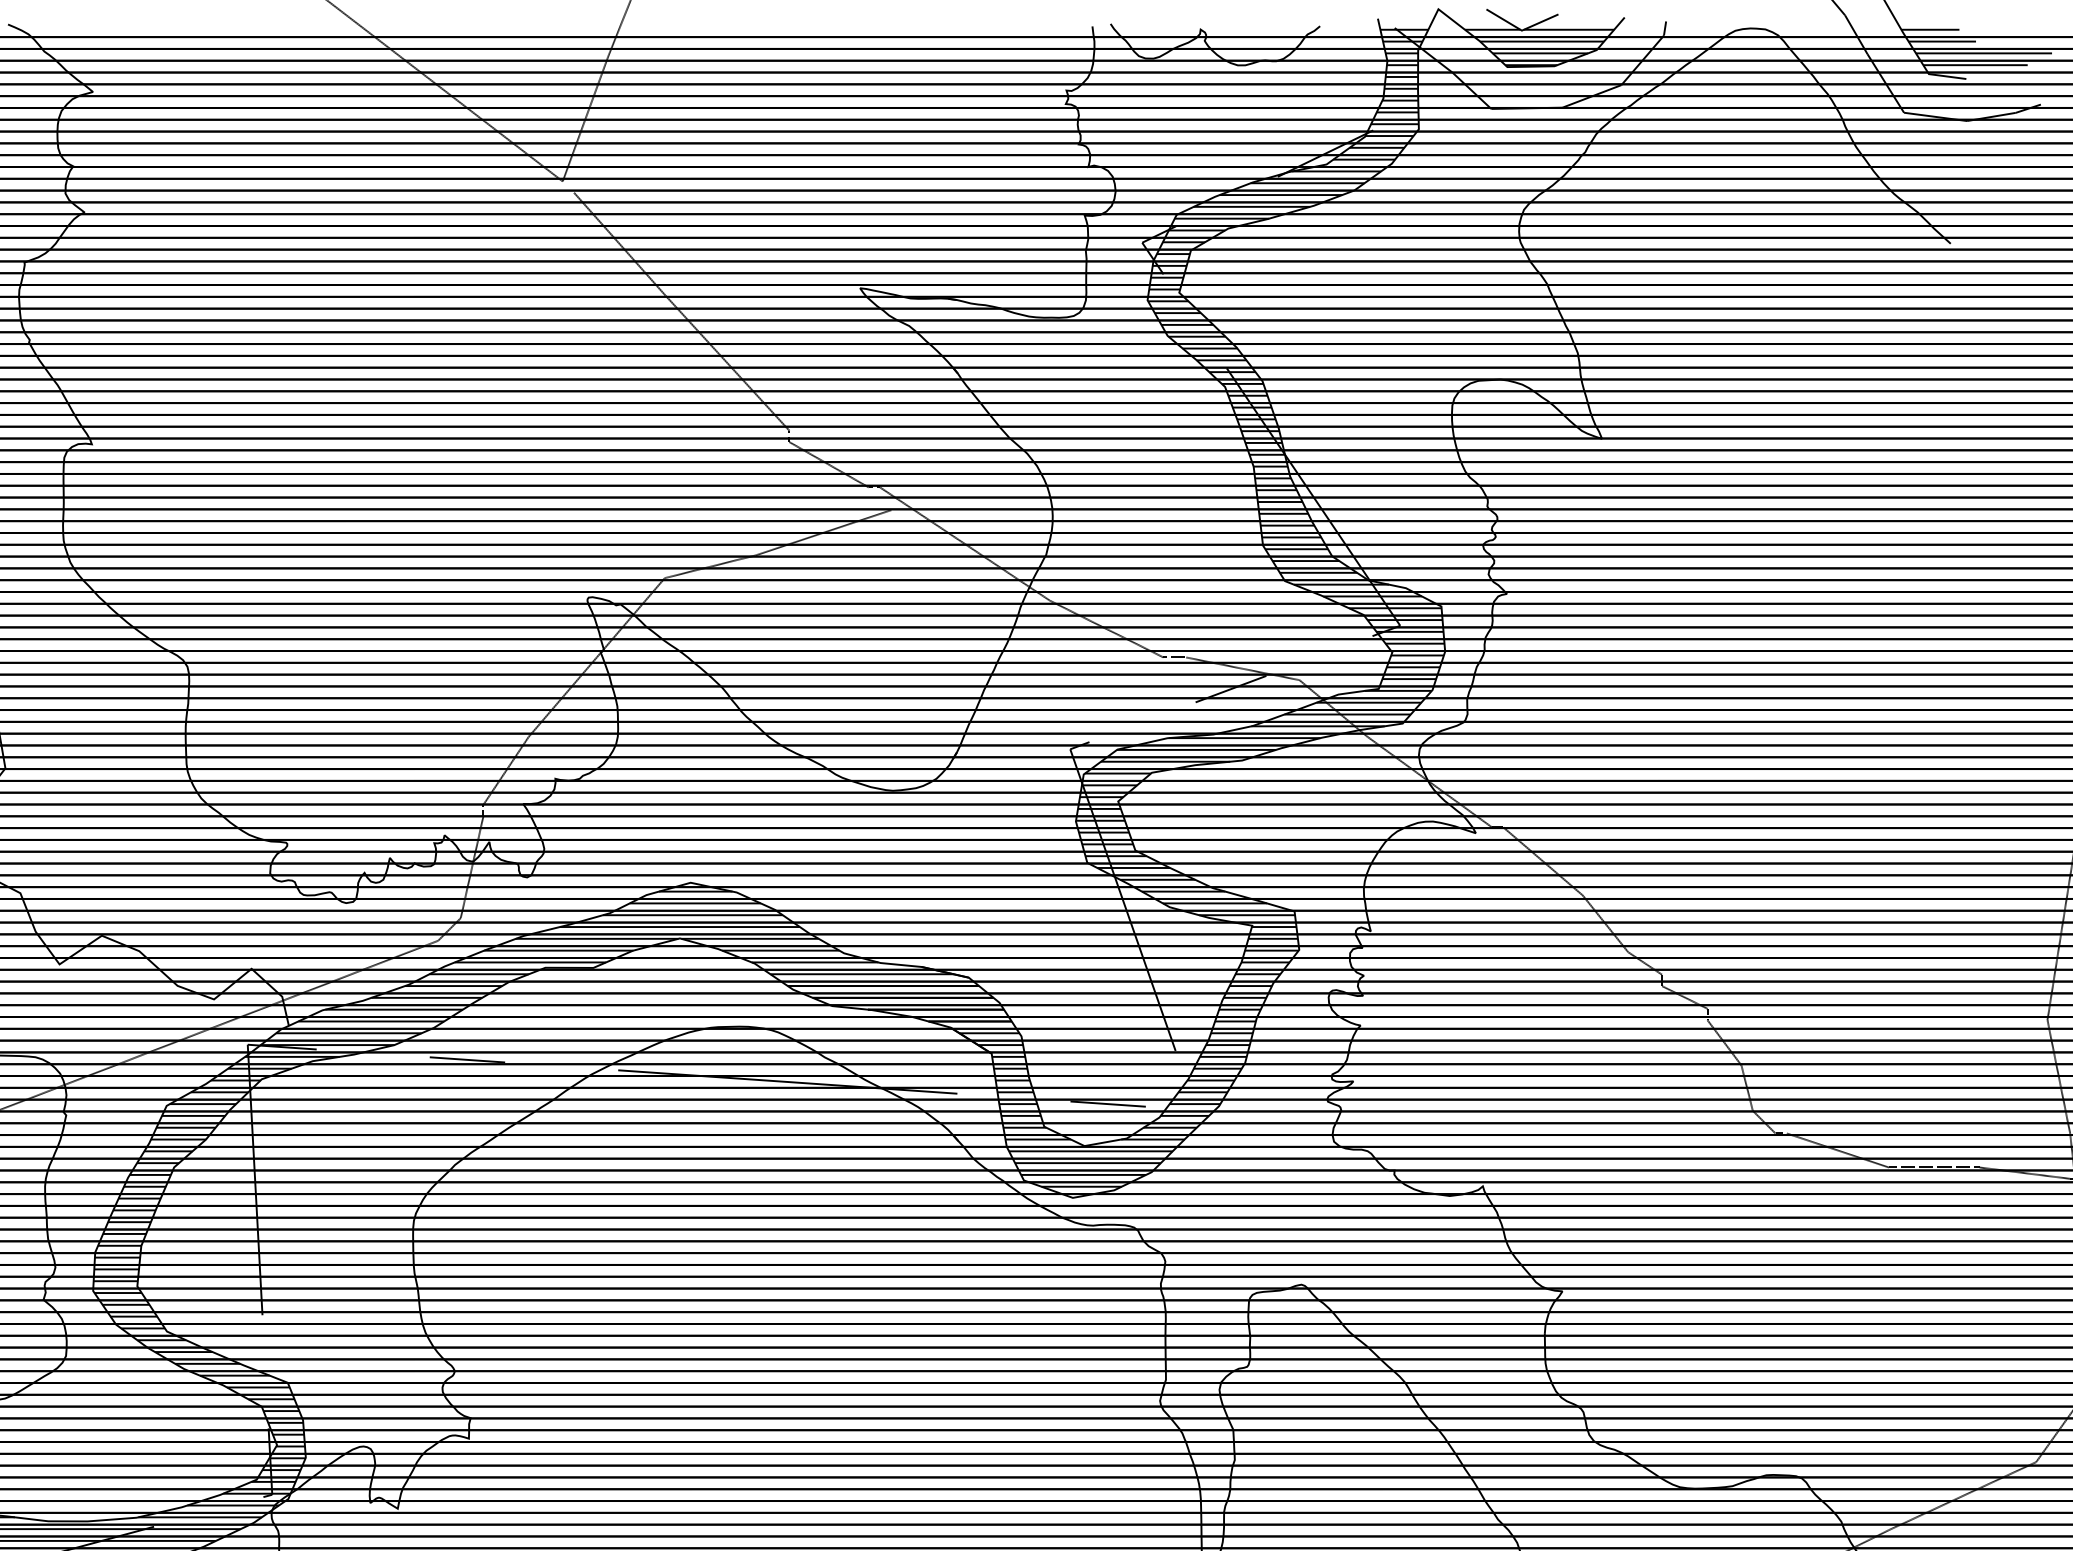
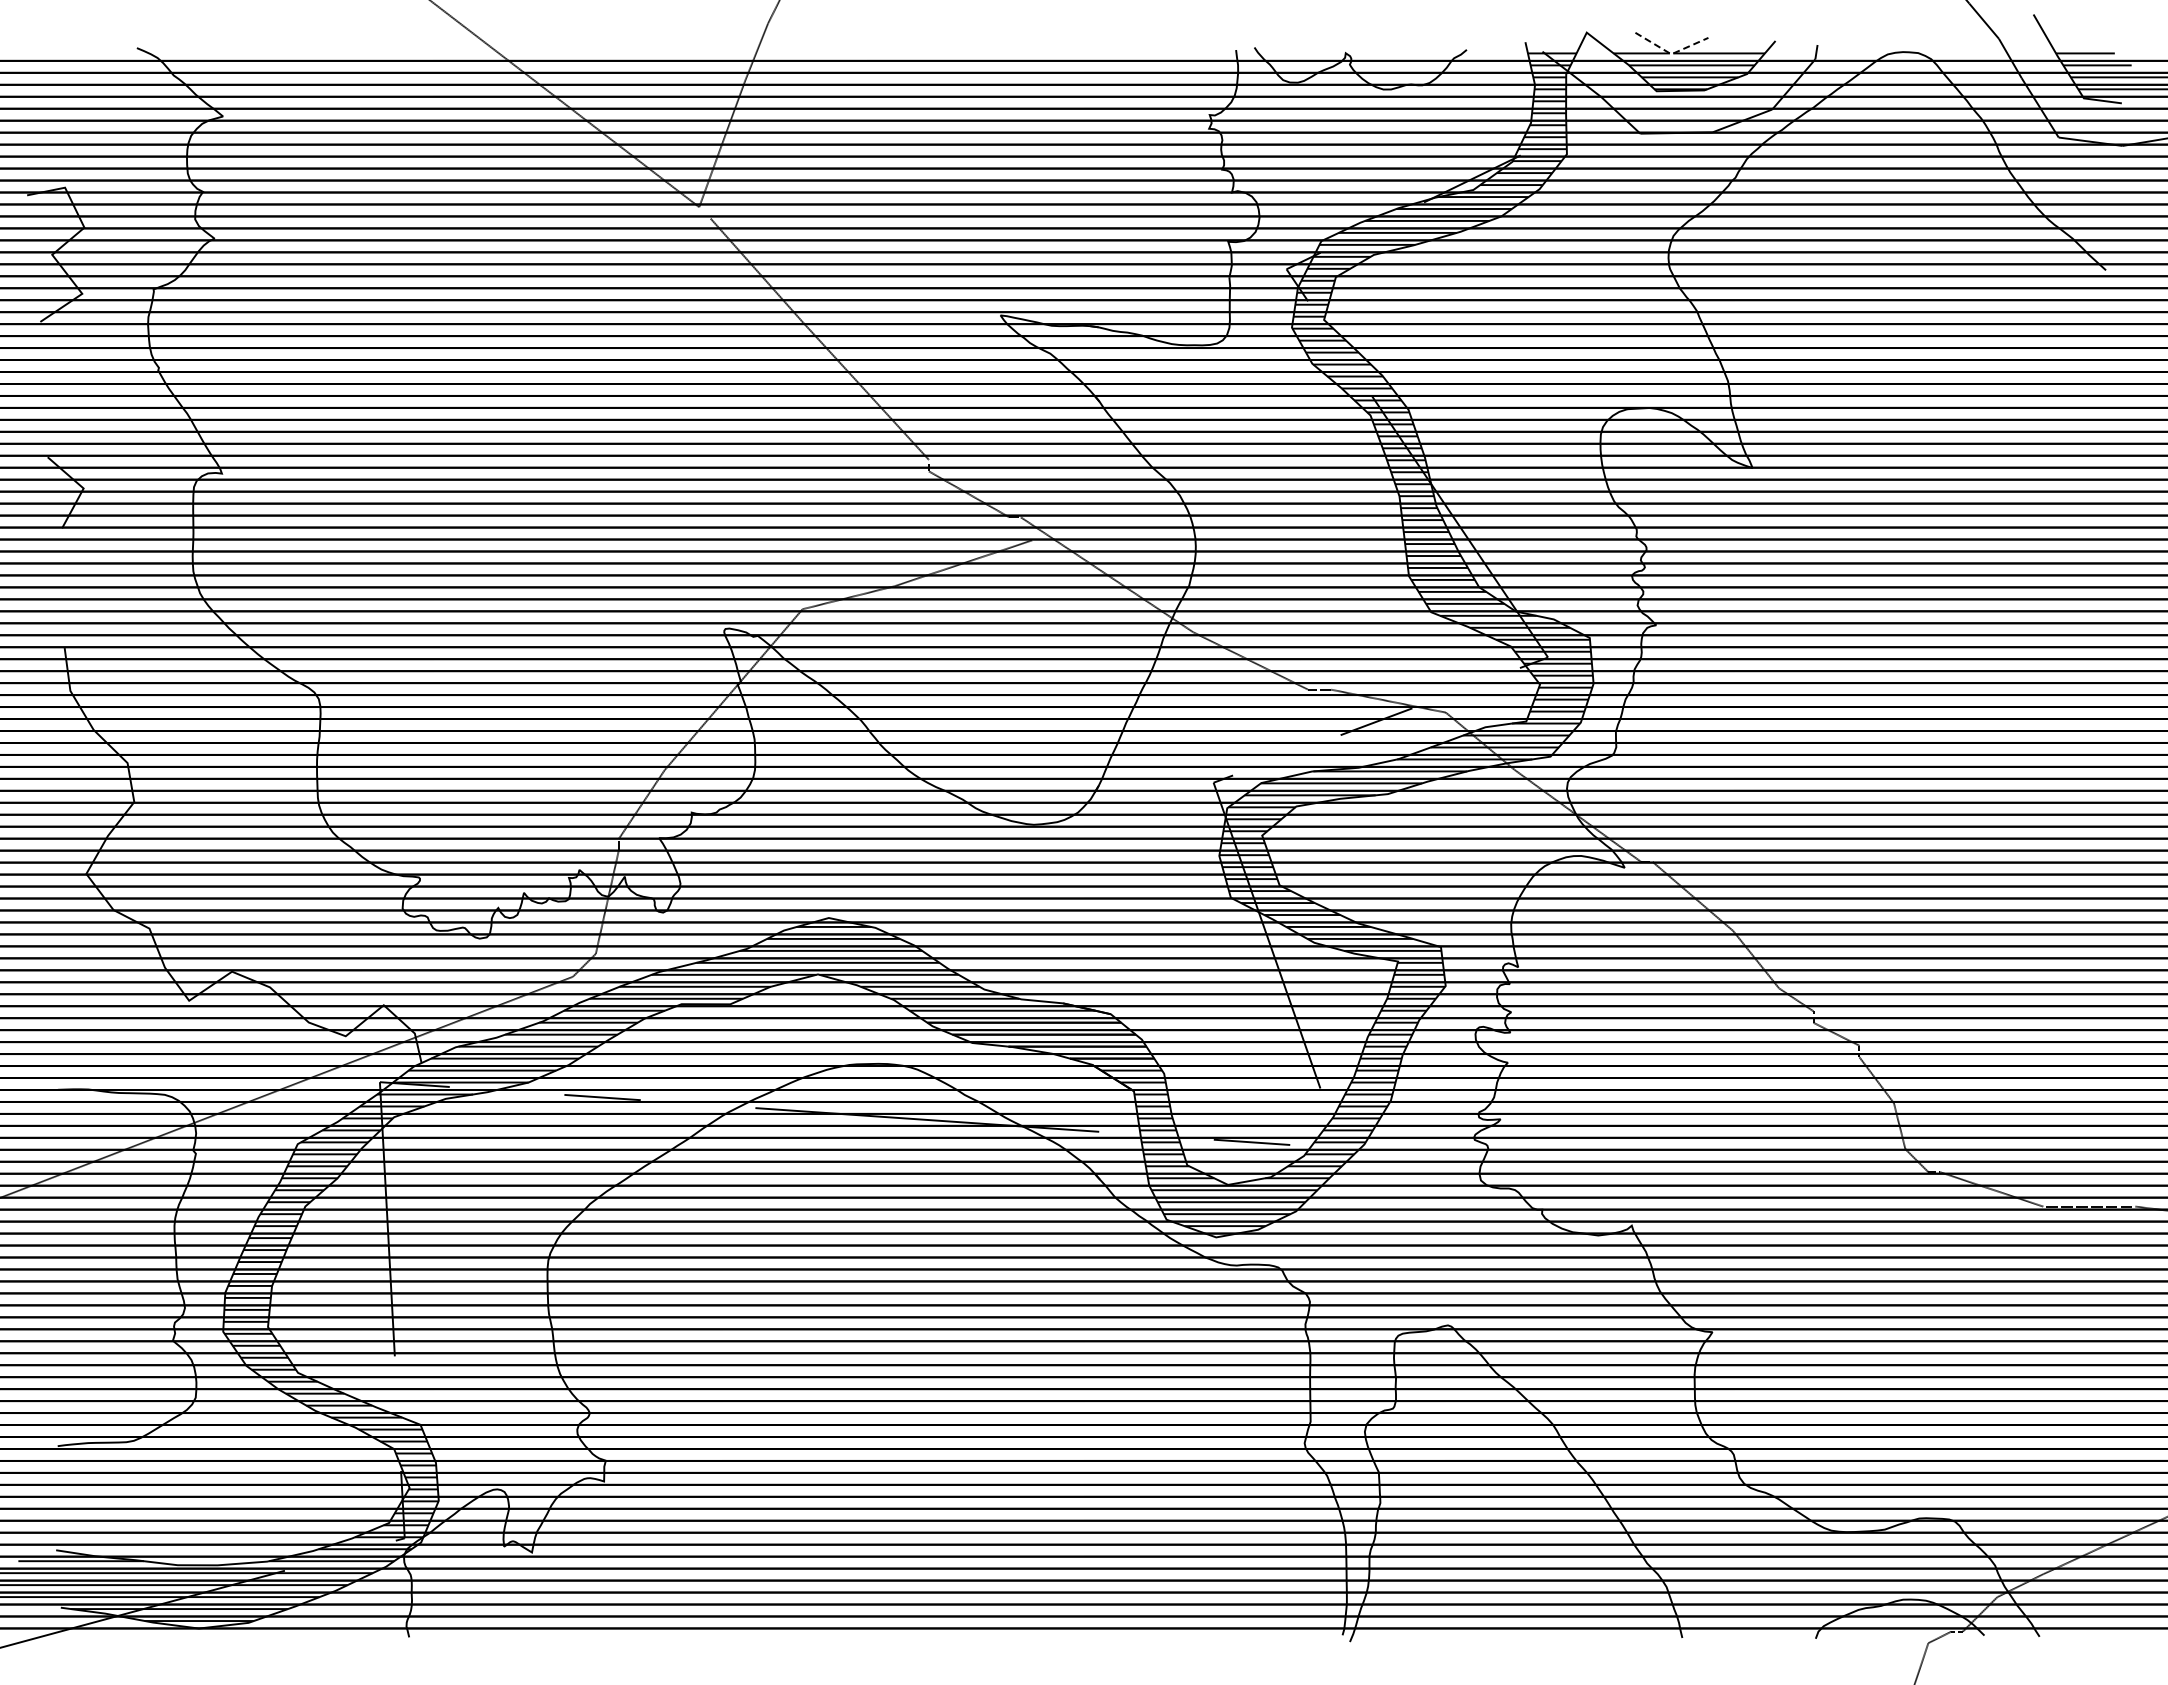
line: (1522, 30) -> (1671, 54), solid -> dashed

